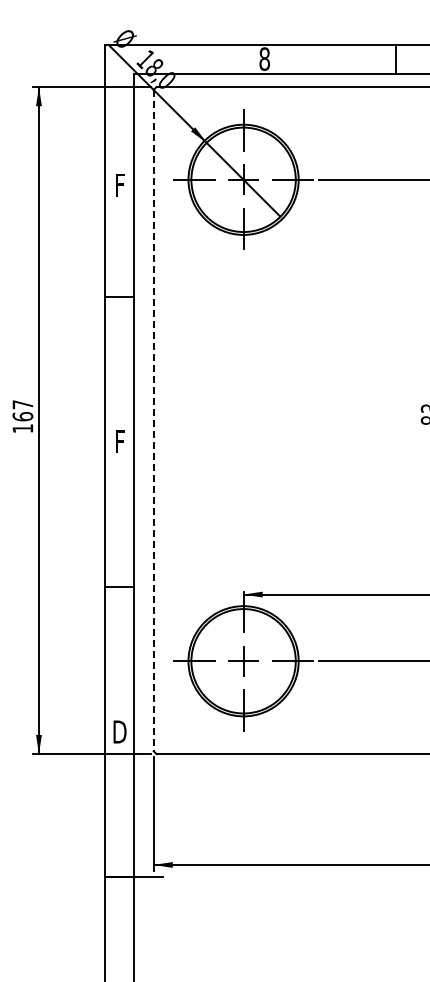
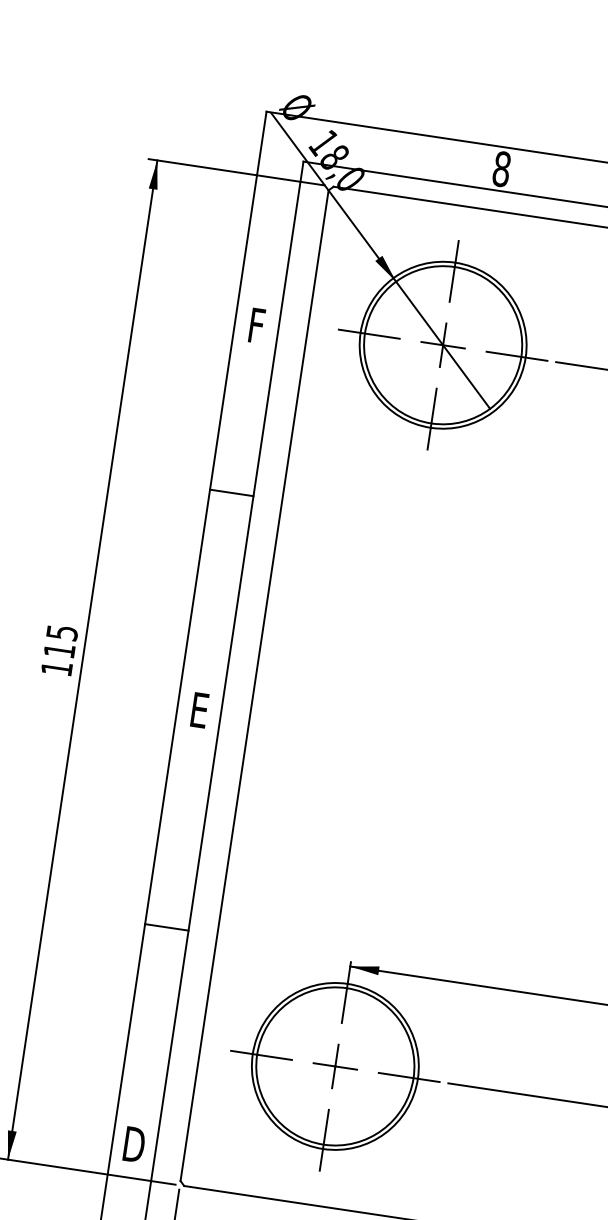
text: (22, 410) -> (60, 641), 167 -> 115
line: (153, 420) -> (254, 685), dashed -> solid
text: (119, 441) -> (198, 709), F -> E

